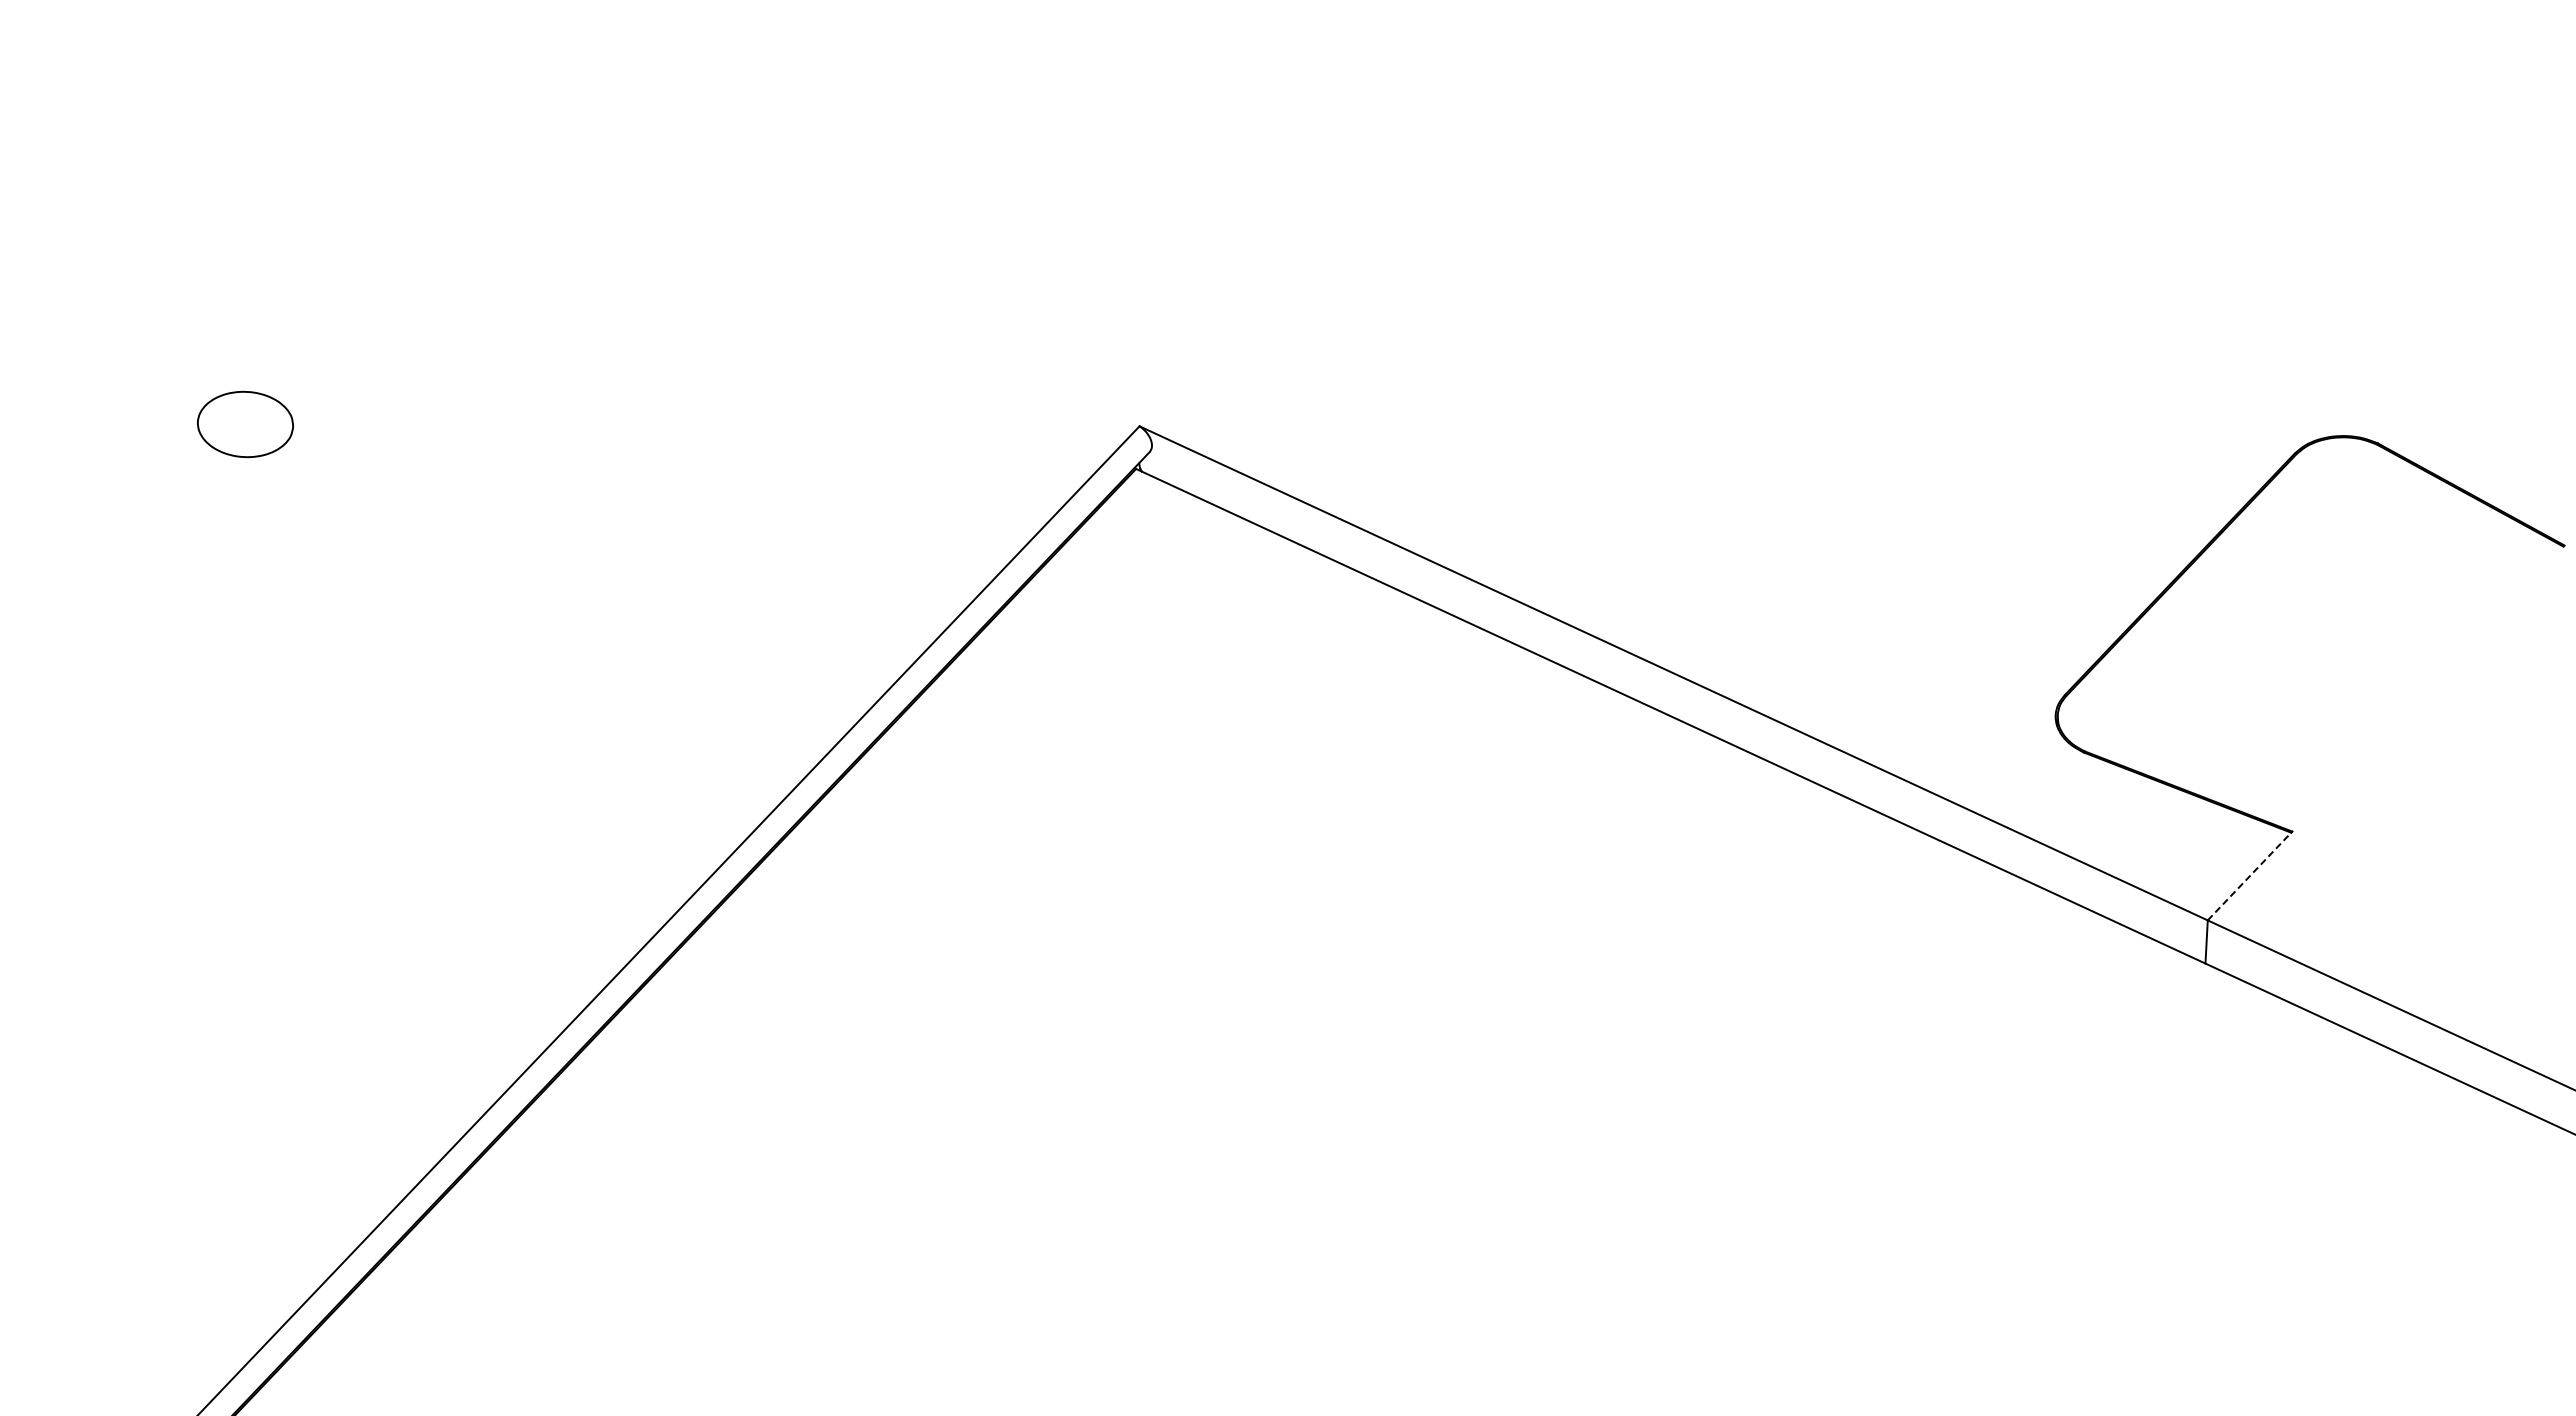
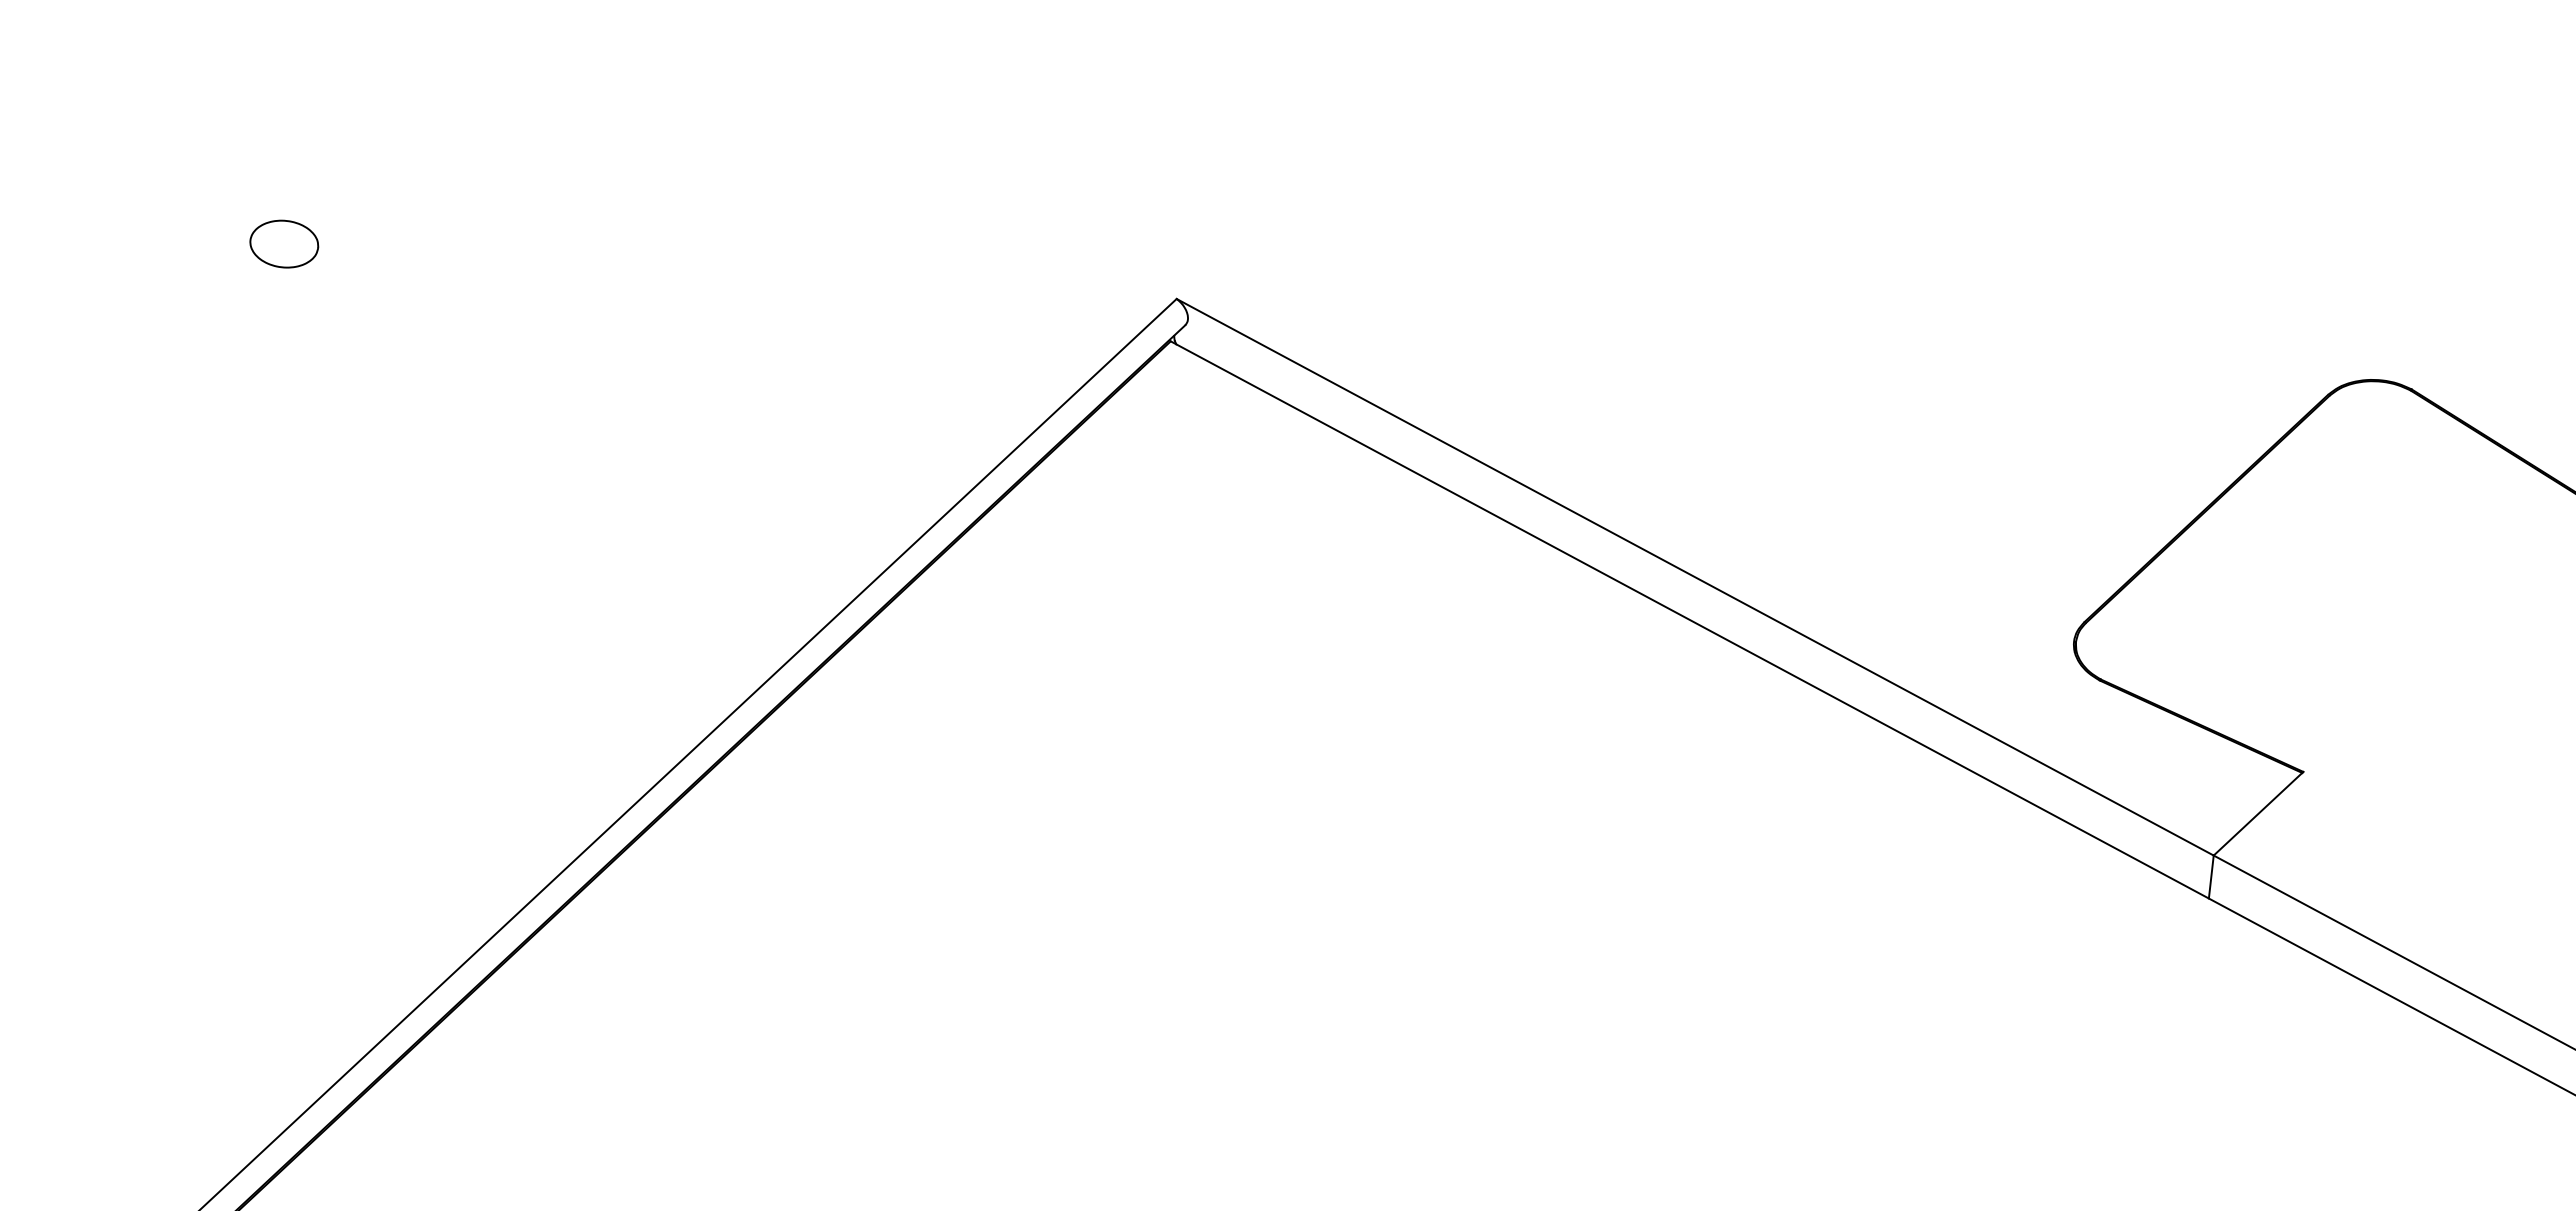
part: (245, 424) -> (284, 244), size x0.71
line: (2249, 876) -> (2257, 814), dashed -> solid

